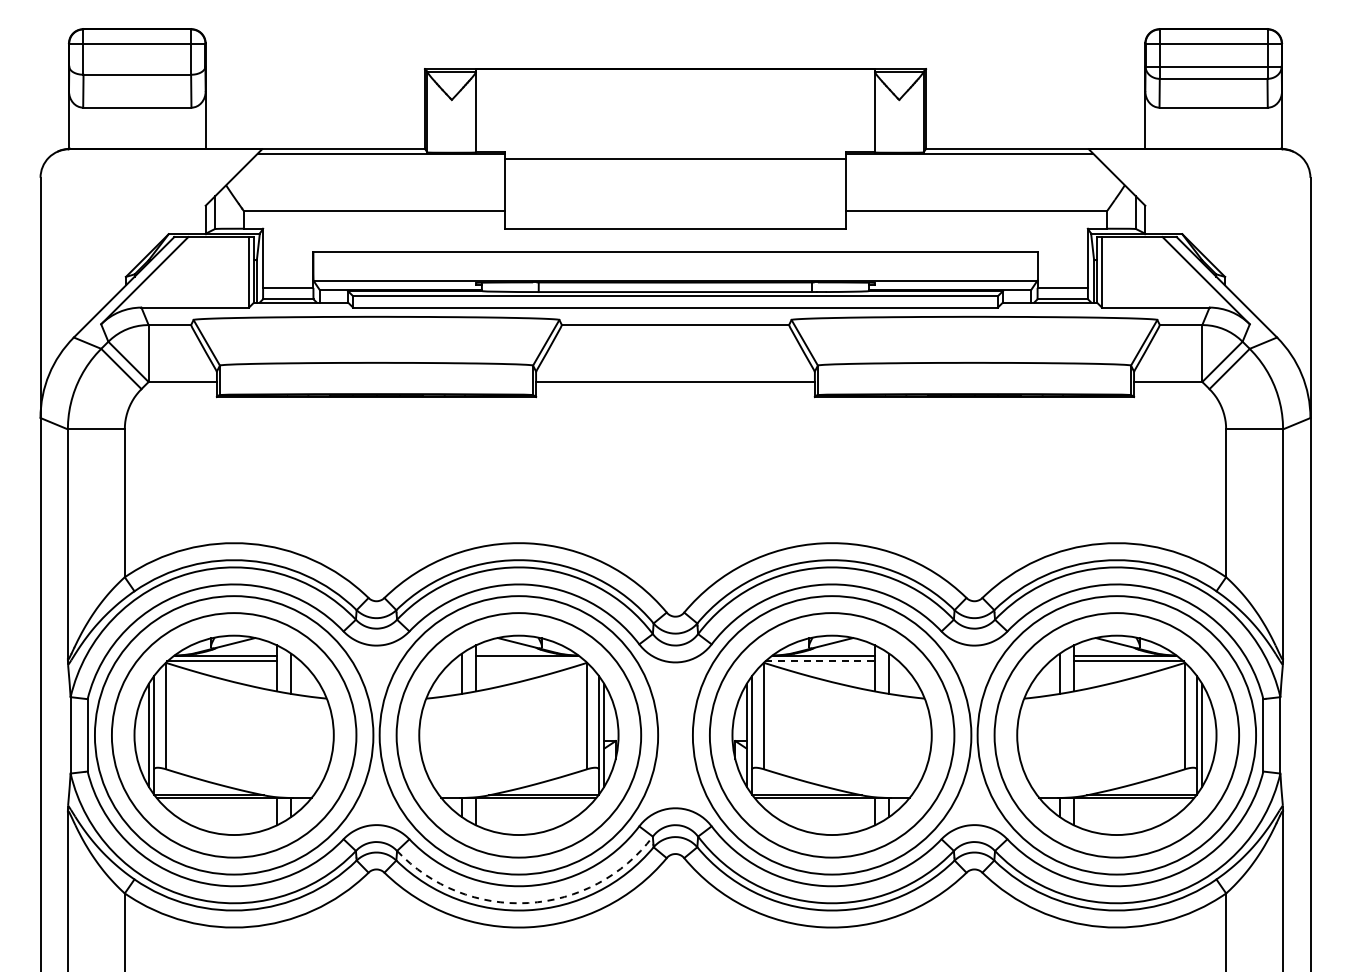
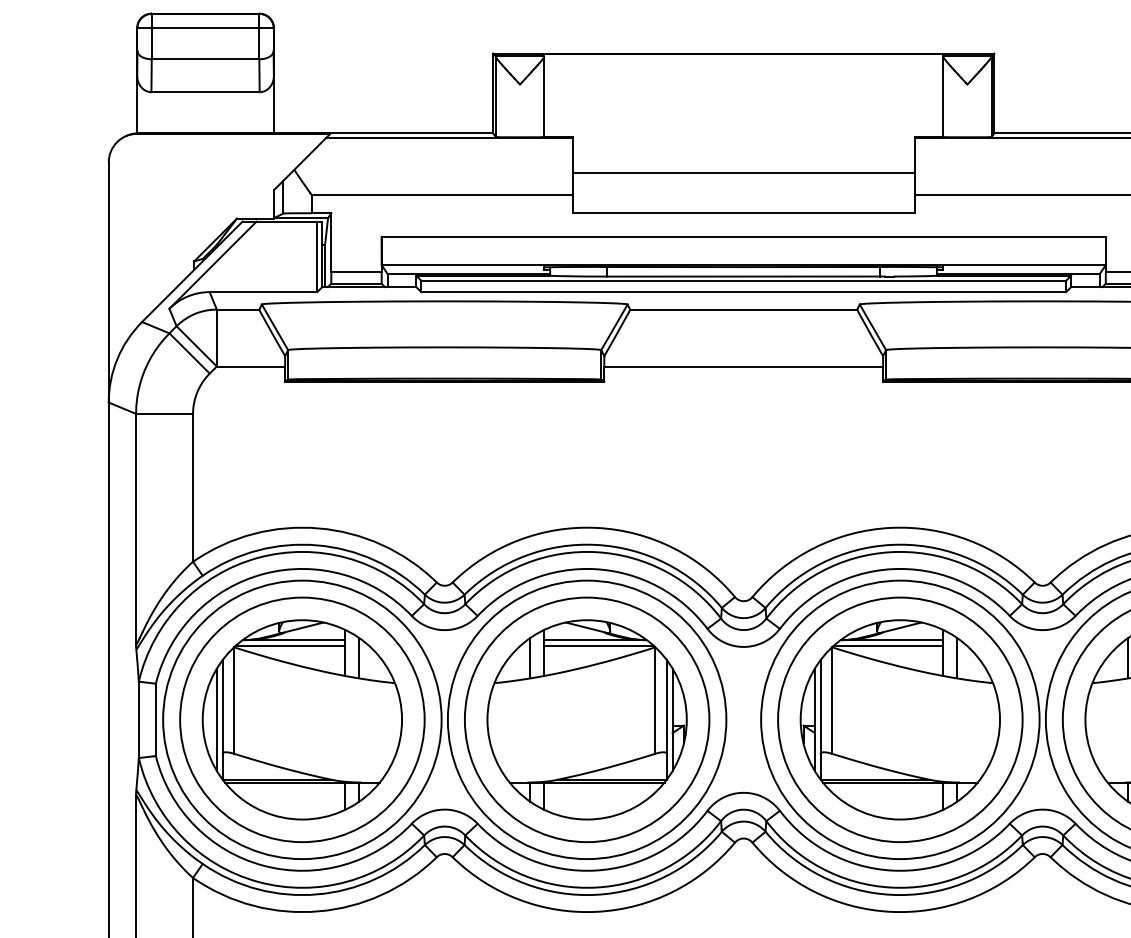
line: (675, 158) -> (743, 173), moved
line: (530, 661) -> (598, 646), added
line: (820, 661) -> (888, 646), dashed -> solid
arc: (528, 903) -> (596, 888), dashed -> solid

